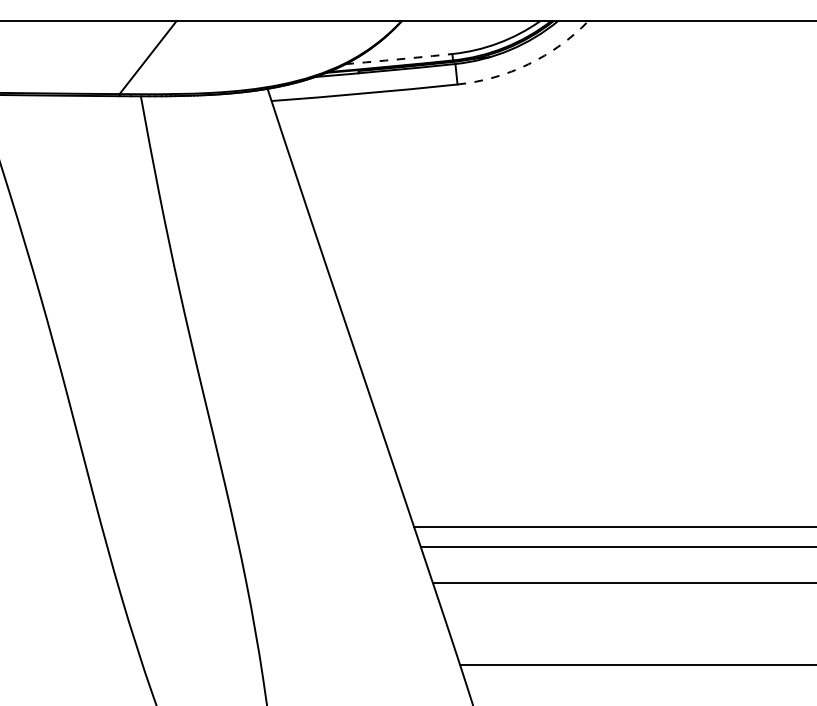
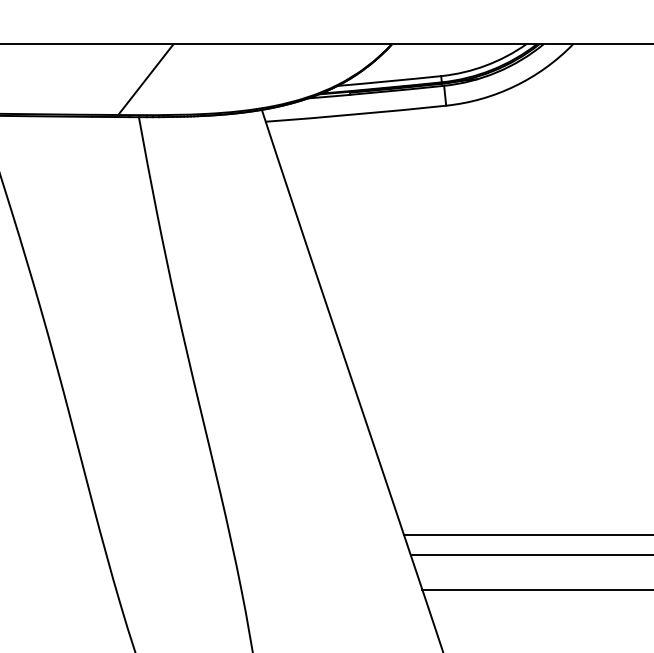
arc: (398, 59) -> (388, 81), dashed -> solid
arc: (528, 64) -> (515, 86), dashed -> solid

